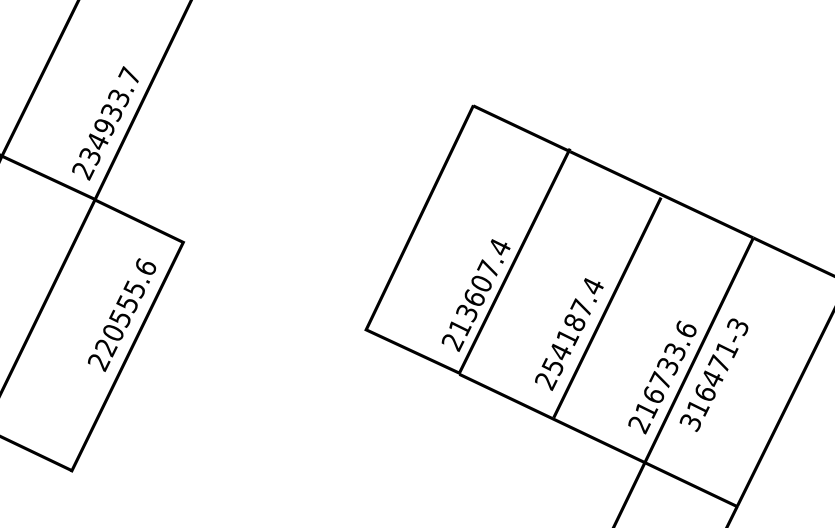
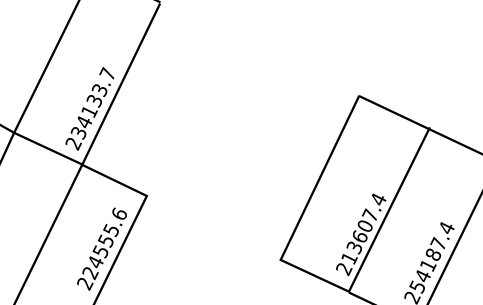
text: (105, 127) -> (89, 111), 234933.7 -> 234133.7
text: (113, 333) -> (95, 262), 220555.6 -> 224555.6

